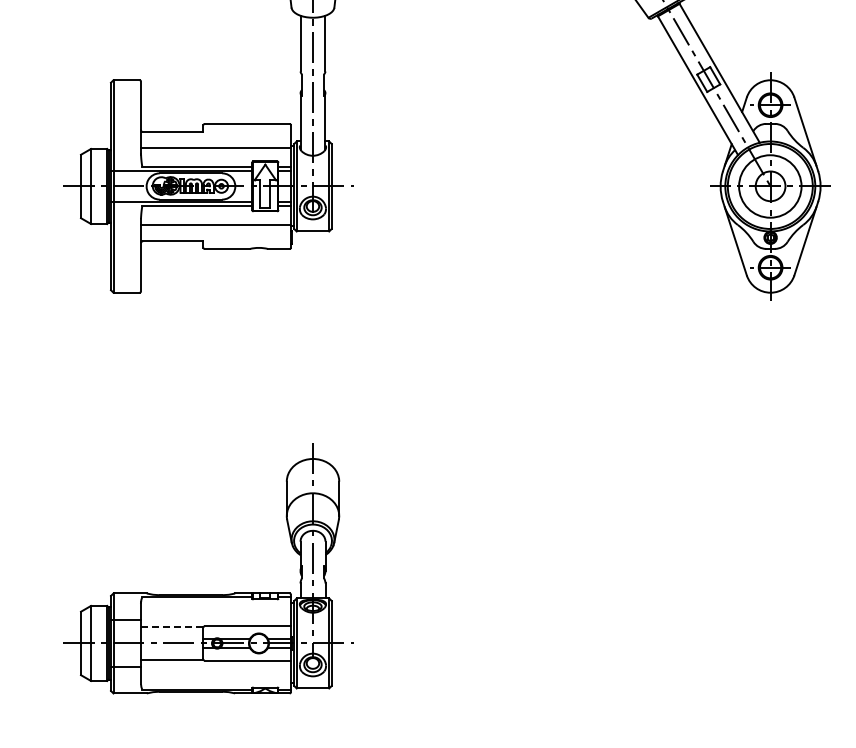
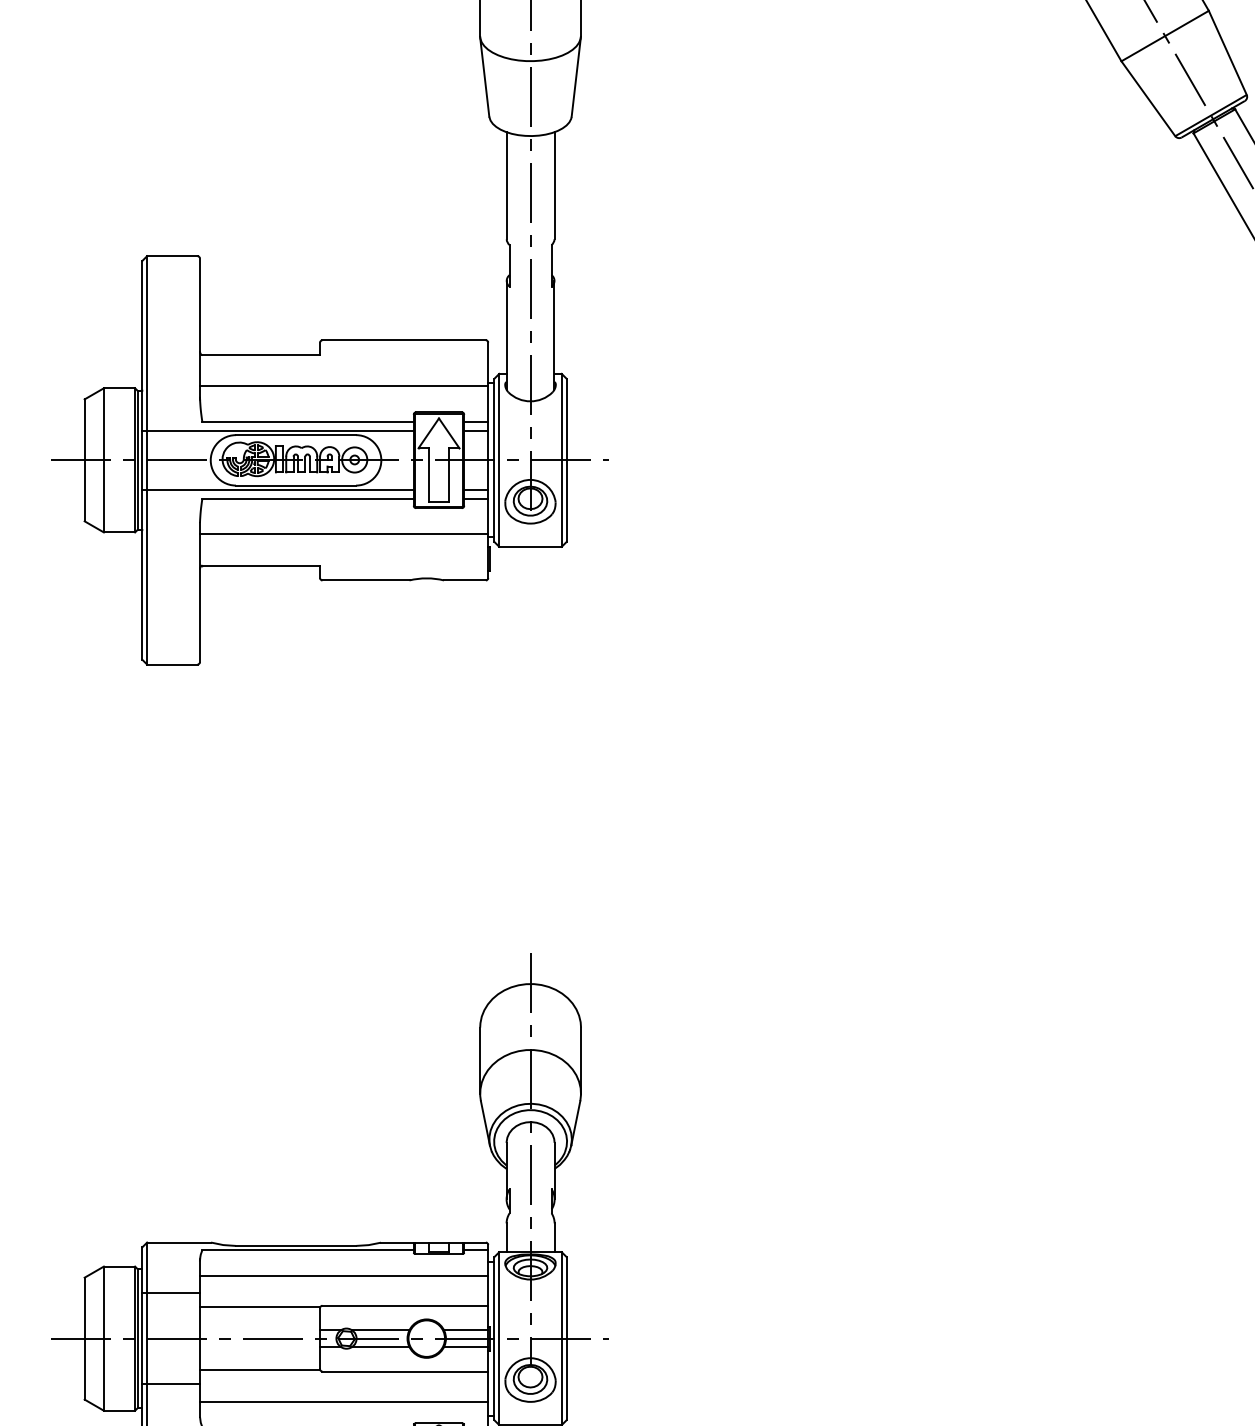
line: (215, 610) -> (343, 1275), added
line: (171, 627) -> (258, 1307), dashed -> solid
line: (215, 676) -> (343, 1402), added

